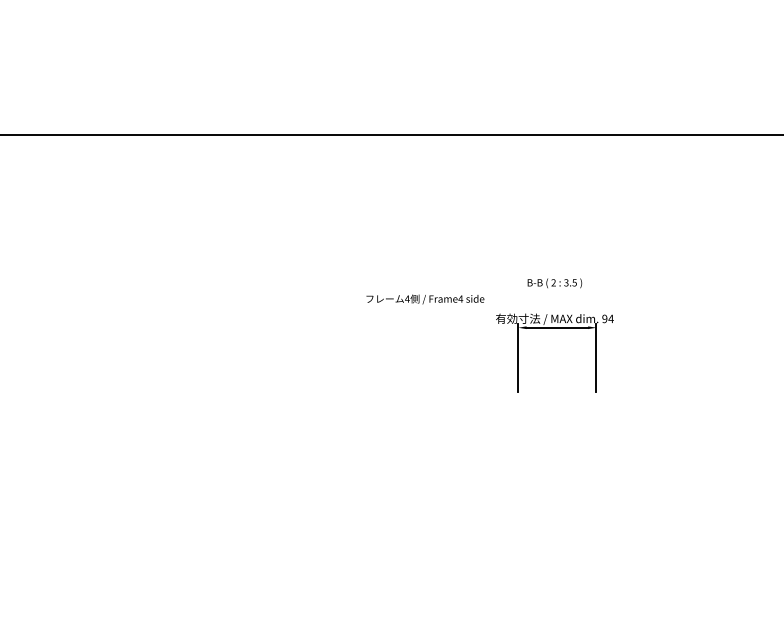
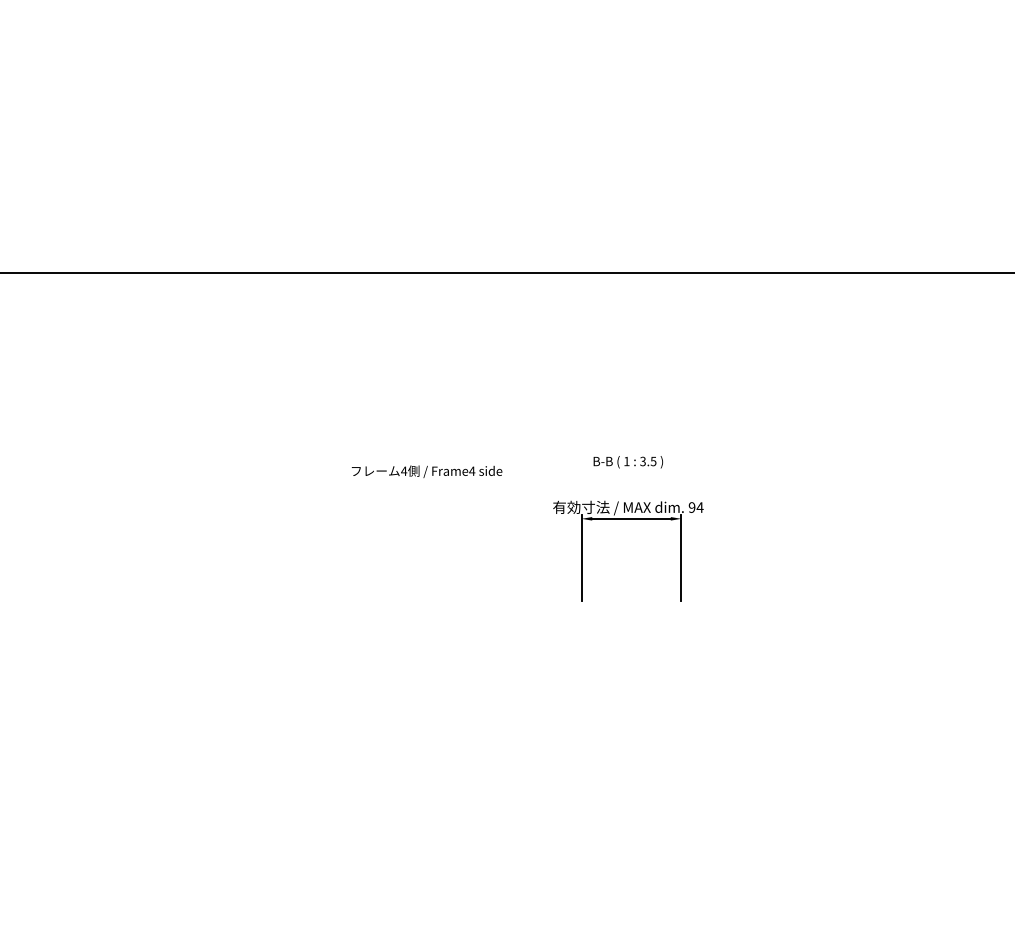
text: (553, 282) -> (626, 460), 2 -> 1
text: (424, 299) -> (426, 471), moved

